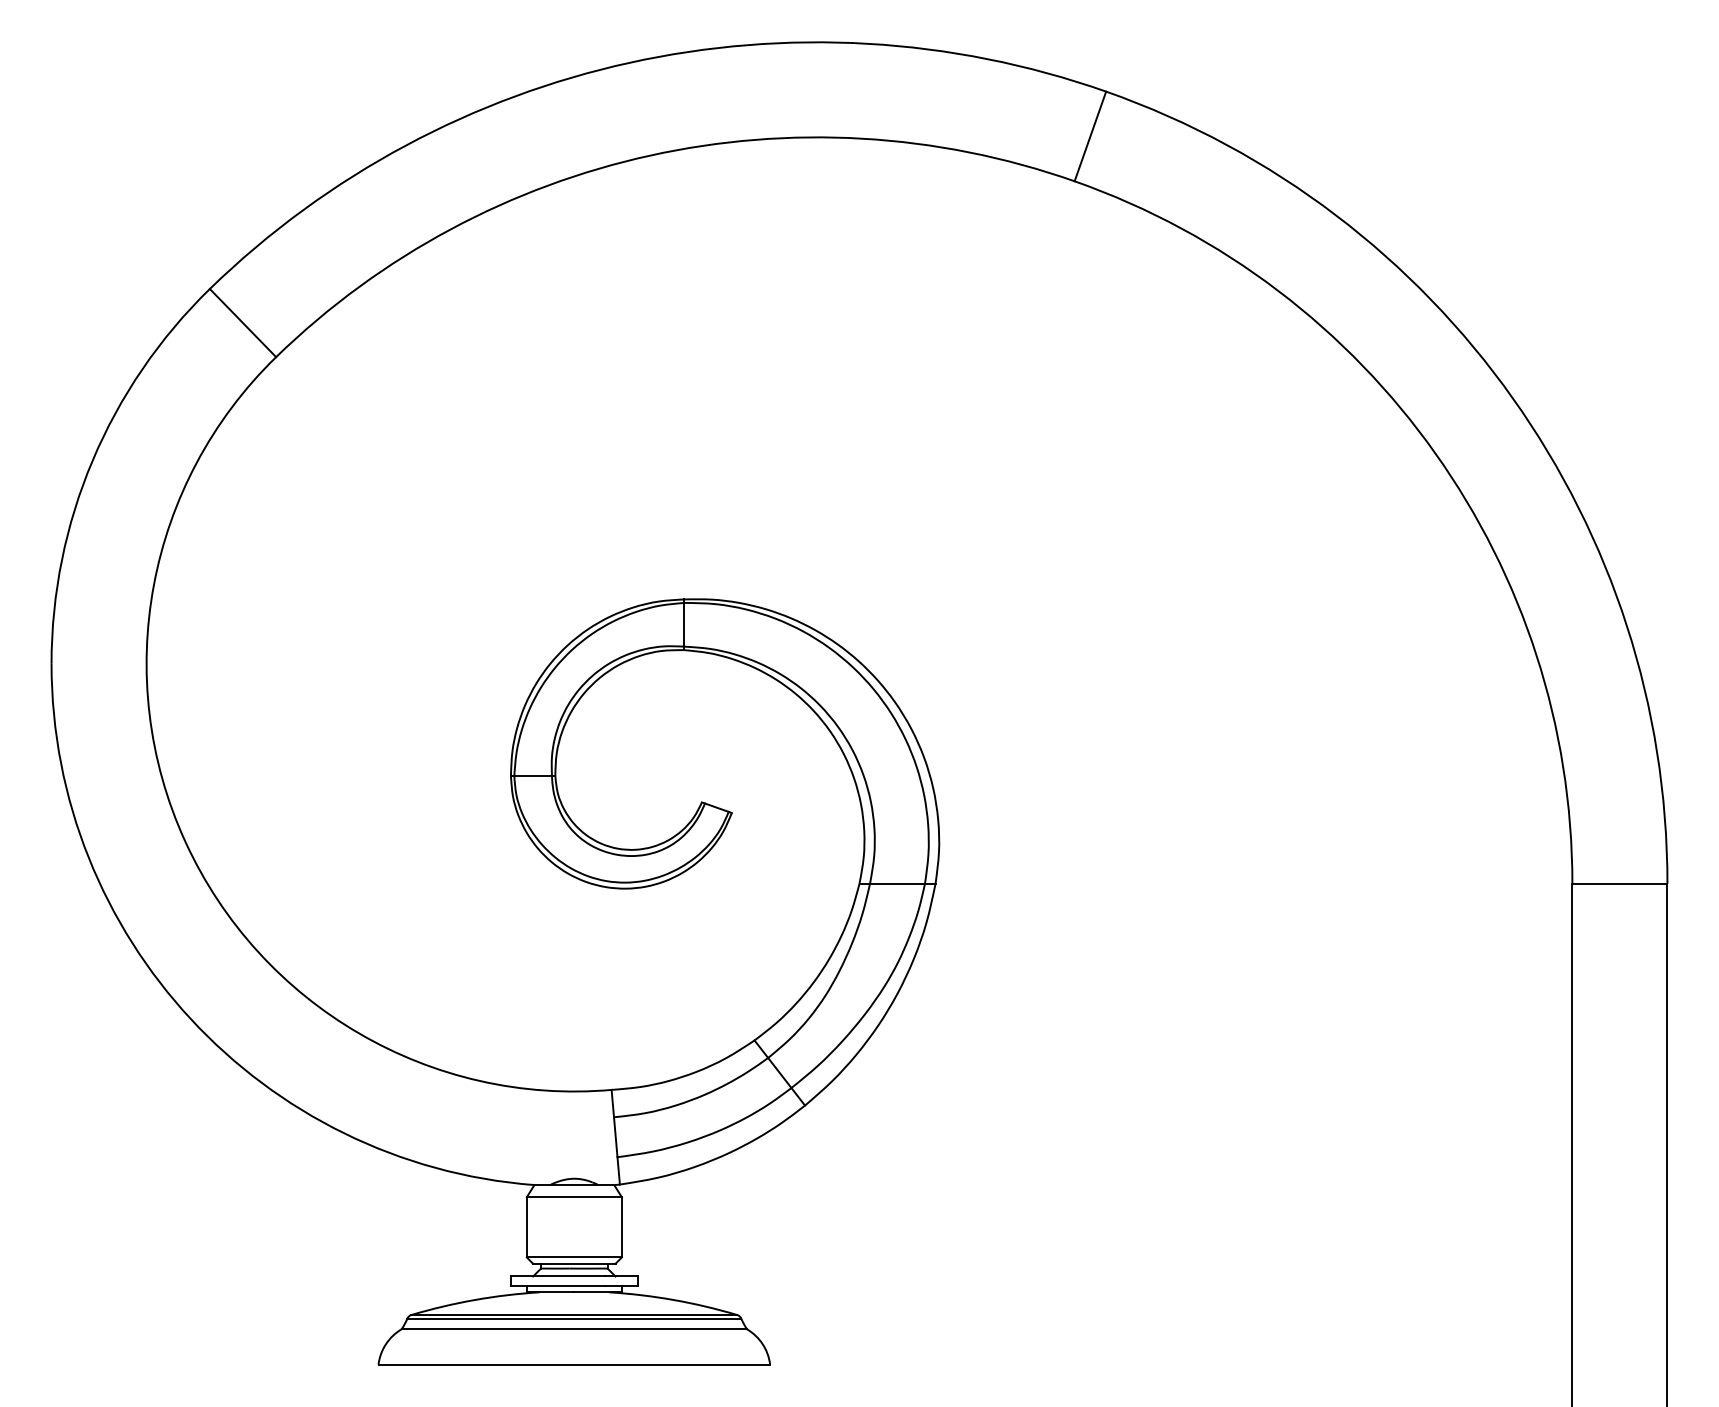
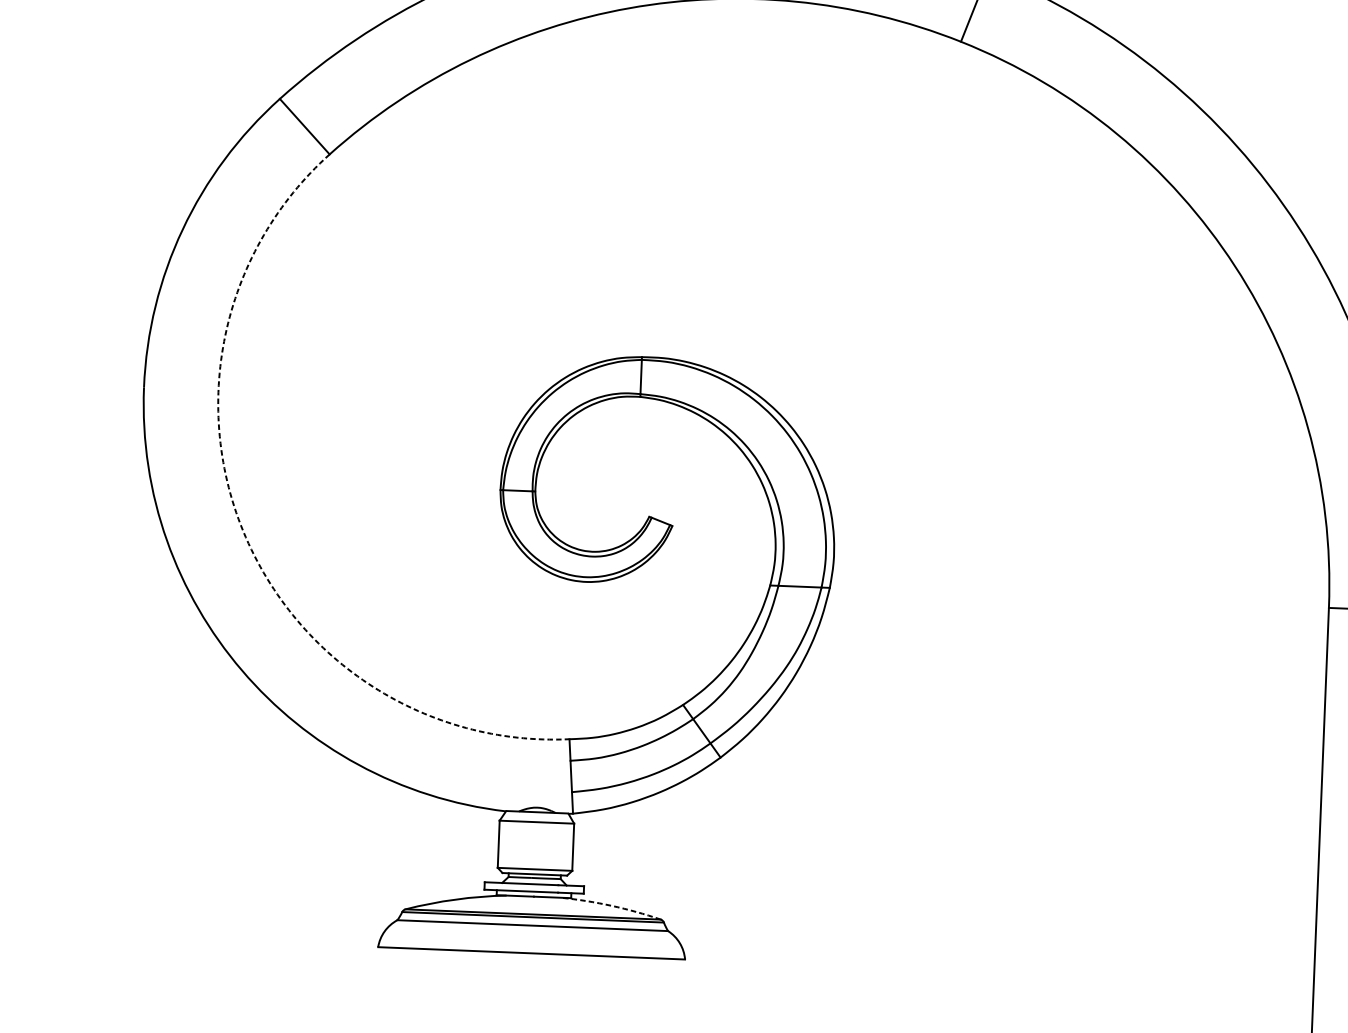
arc: (185, 841) -> (243, 531), solid -> dashed
arc: (673, 1300) -> (611, 906), solid -> dashed

